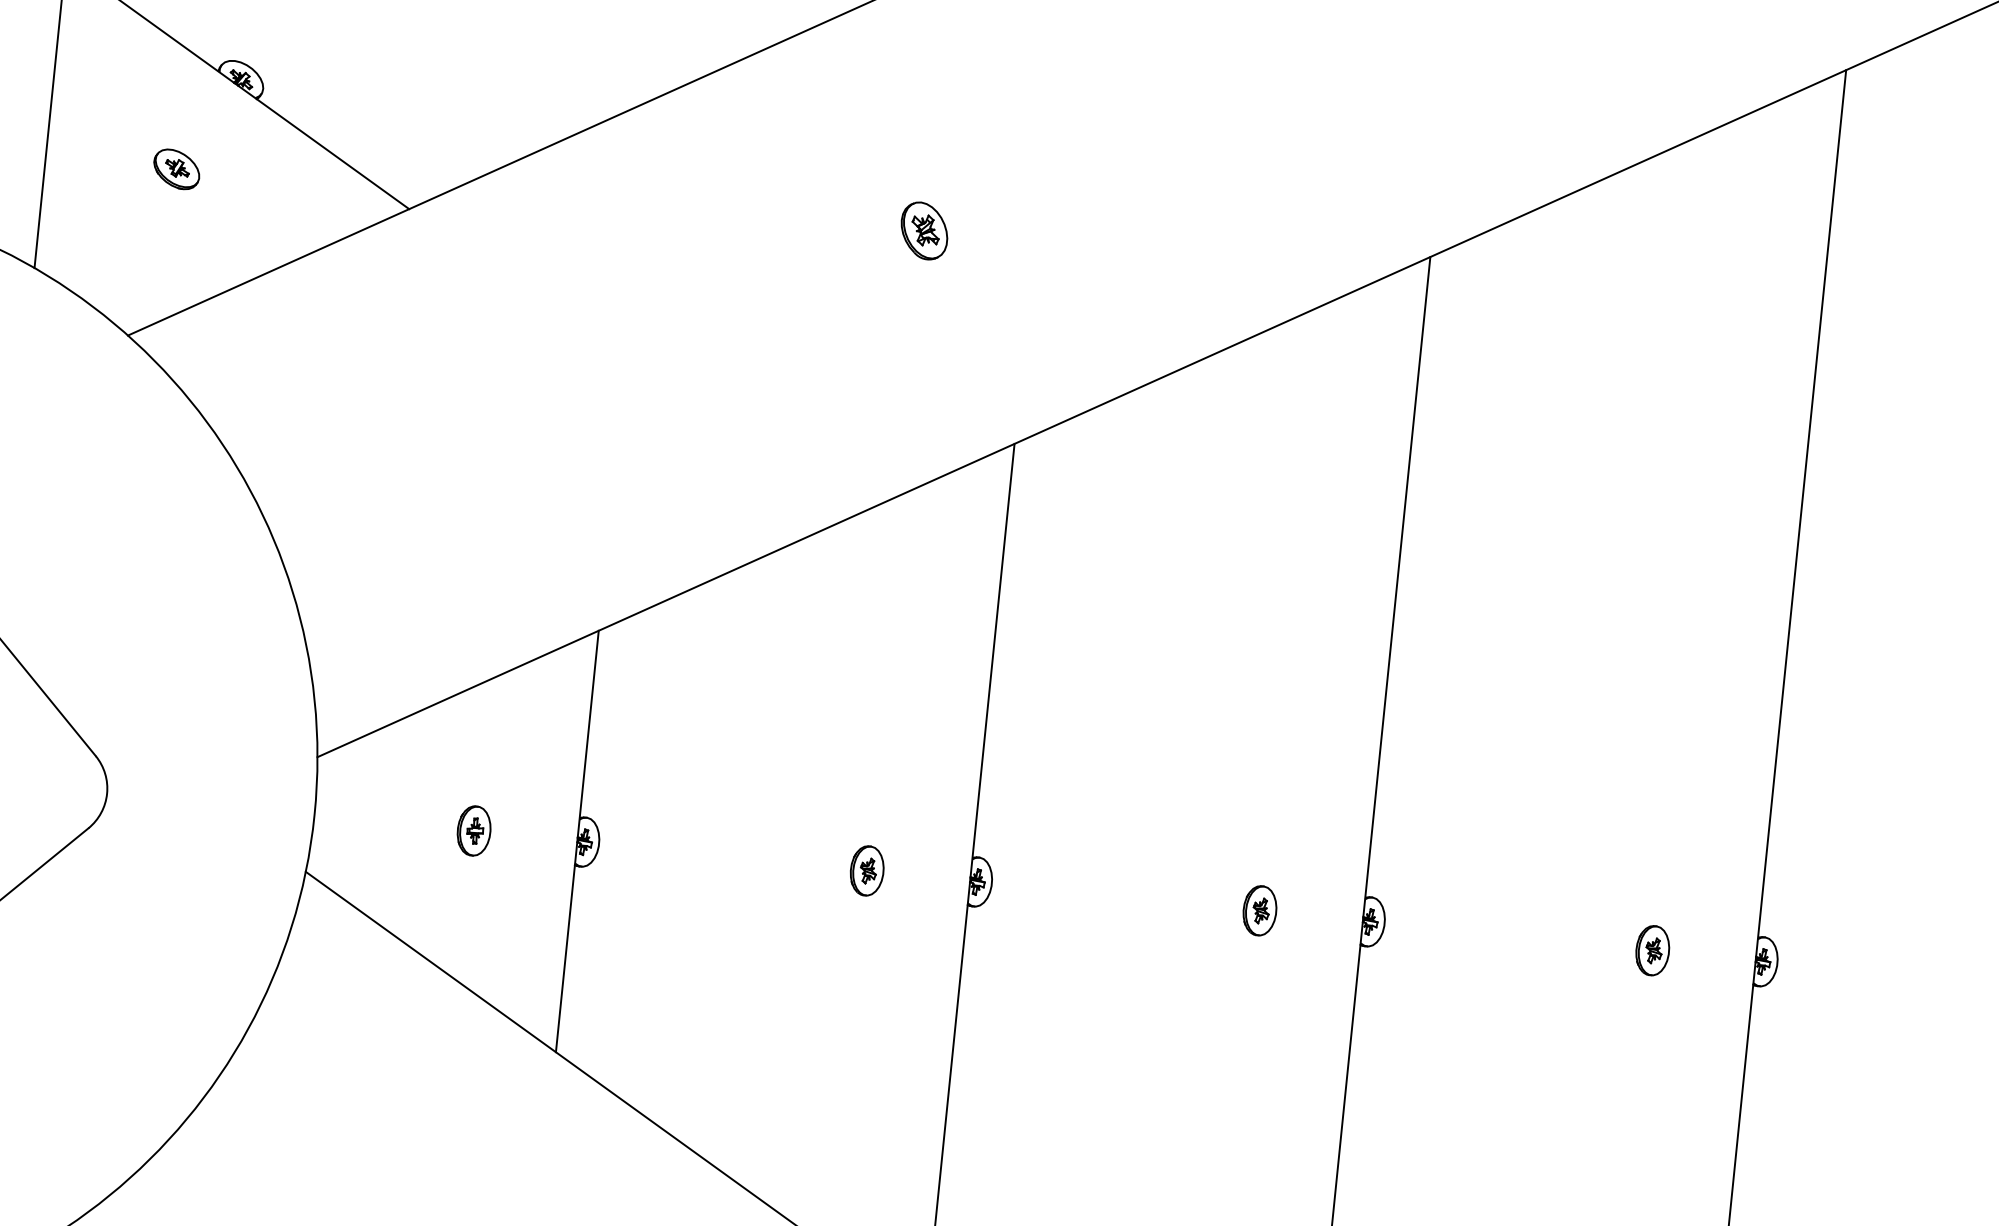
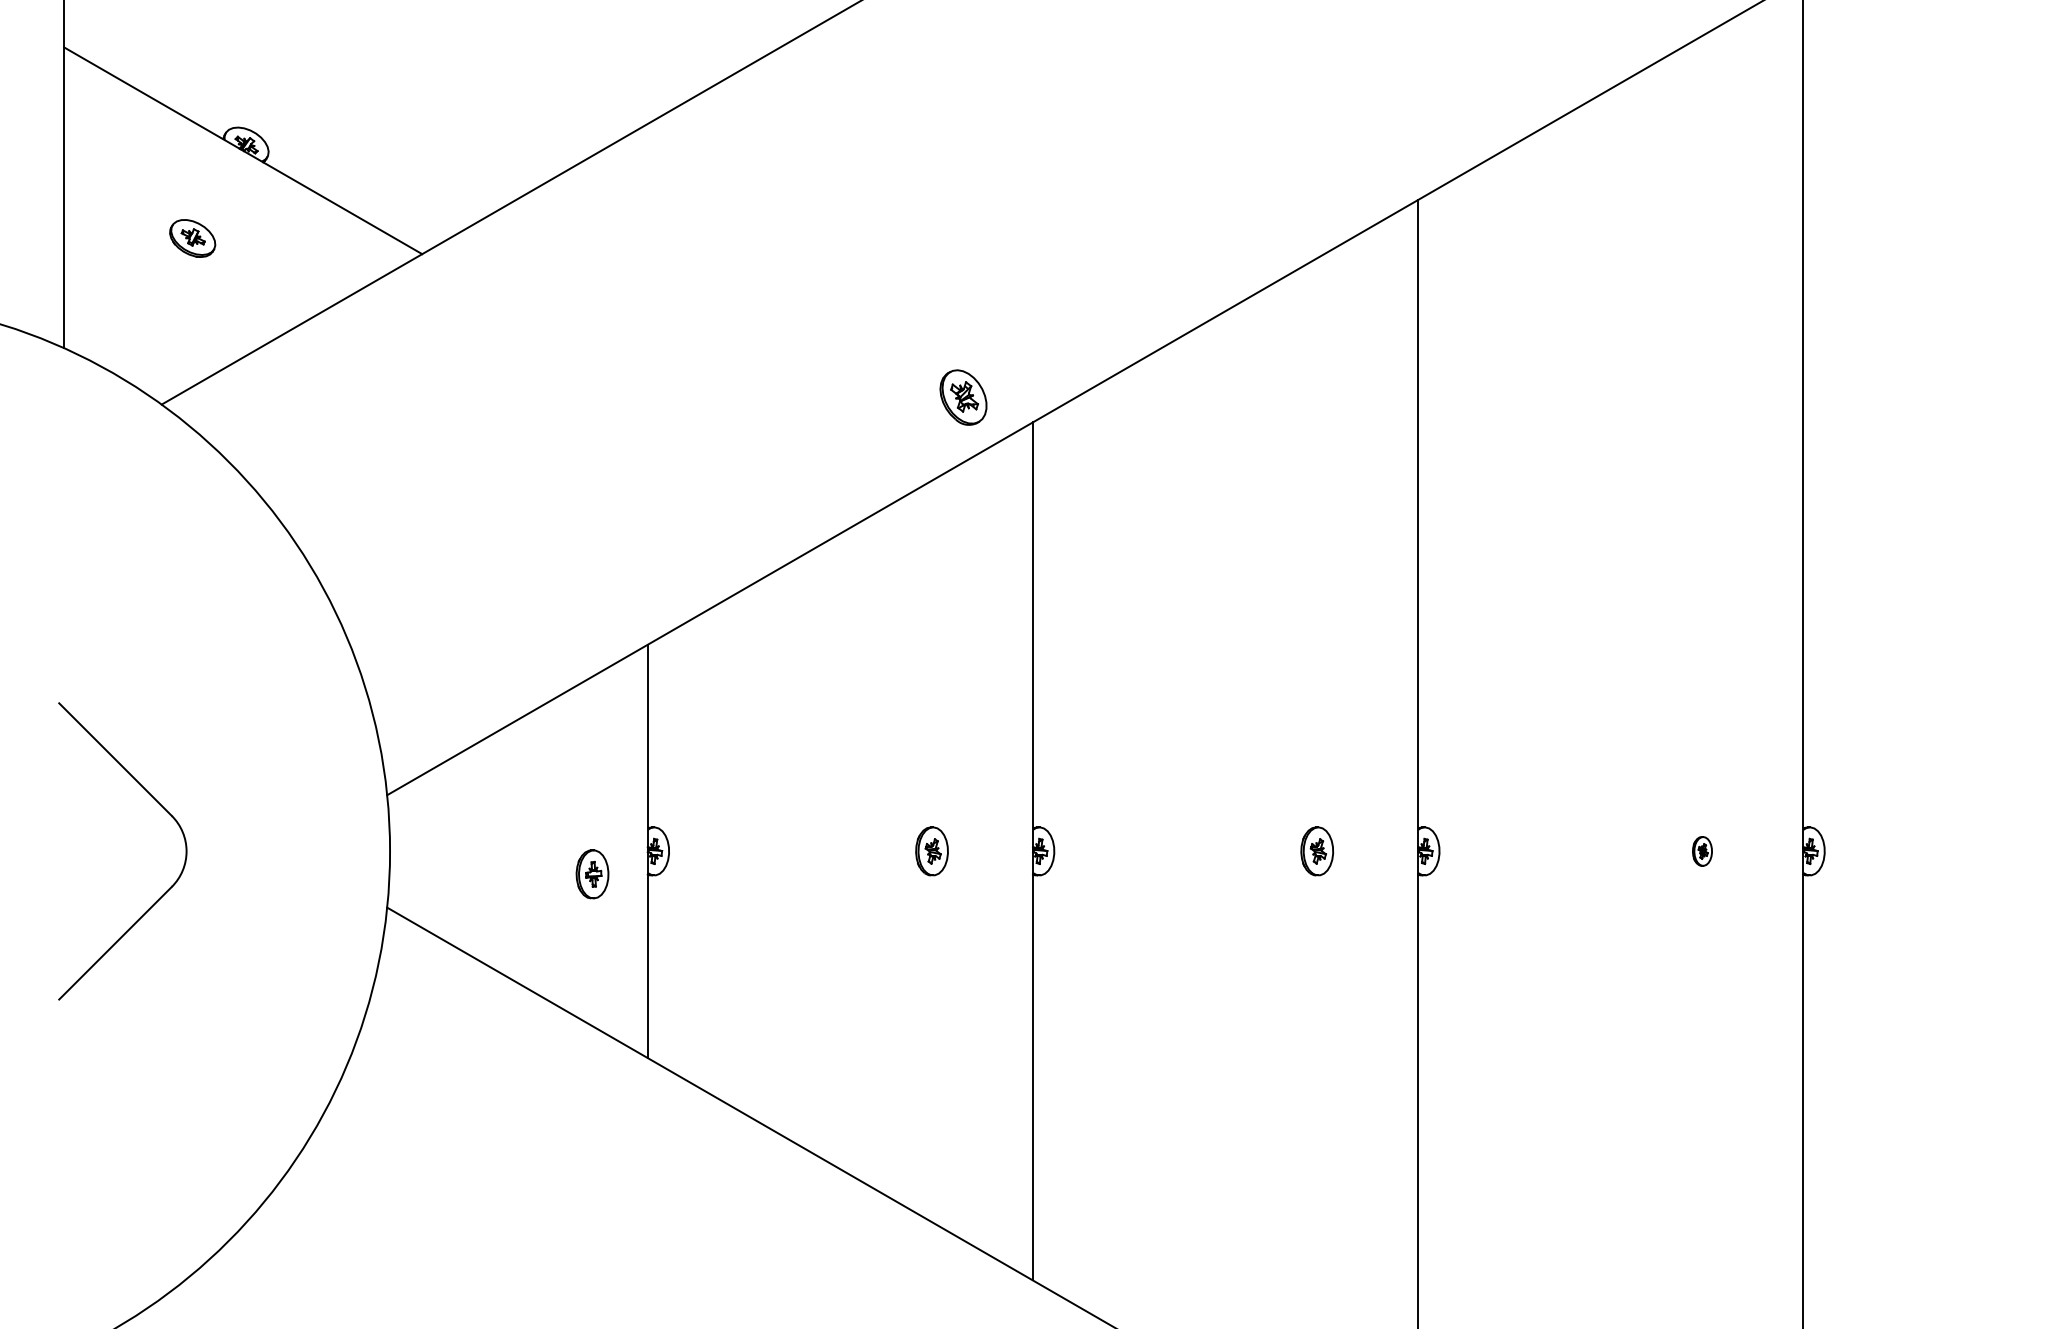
part: (924, 230) -> (963, 397), moved
part: (474, 831) -> (592, 874), moved
part: (1652, 950) -> (1702, 851), size x0.6

